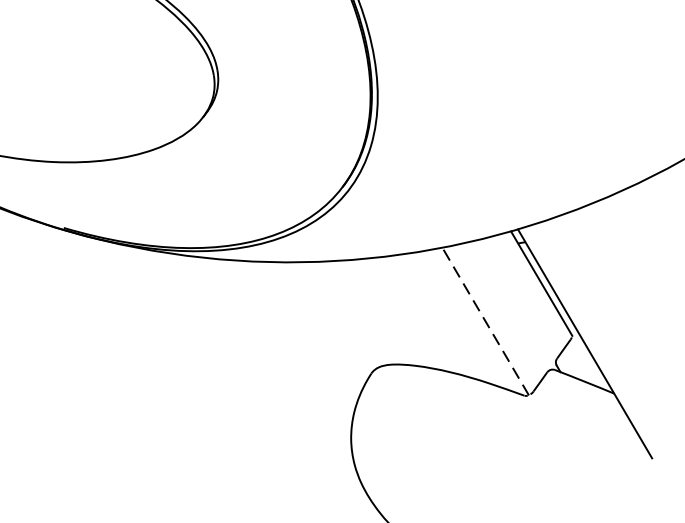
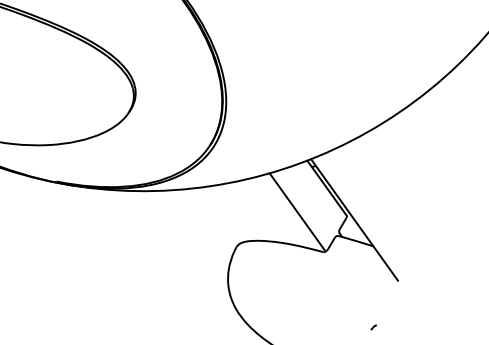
line: (485, 321) -> (297, 212), dashed -> solid

